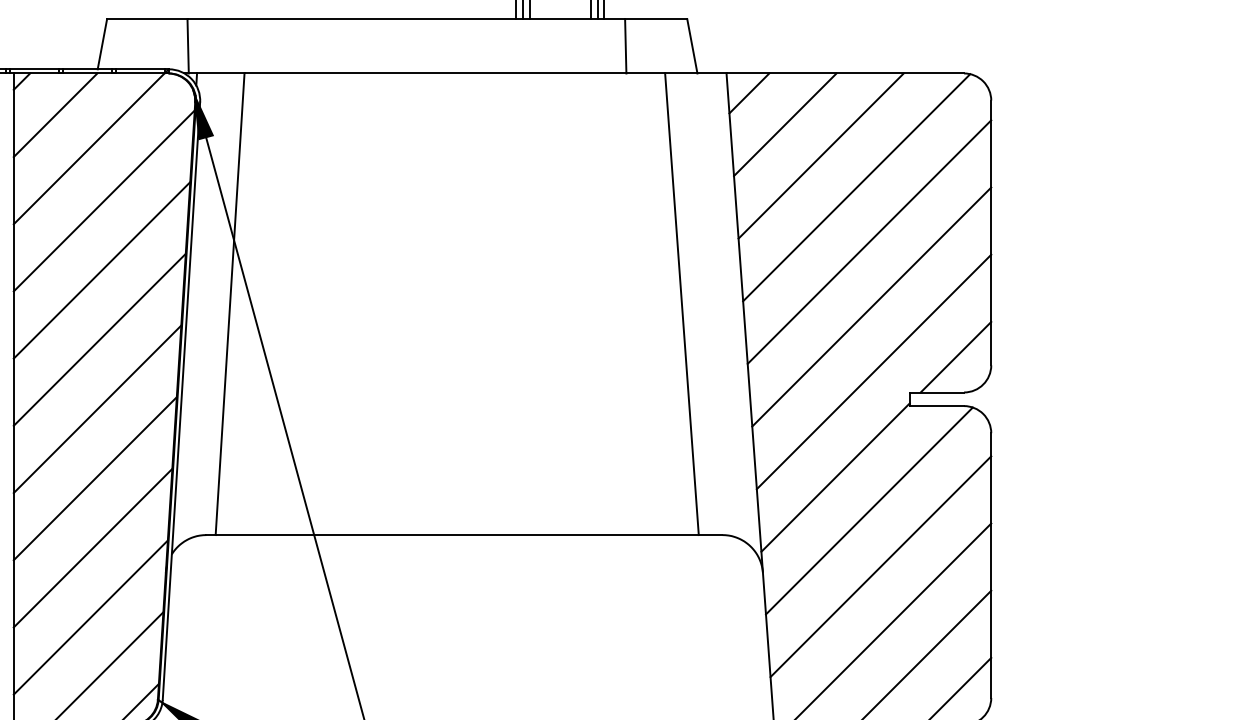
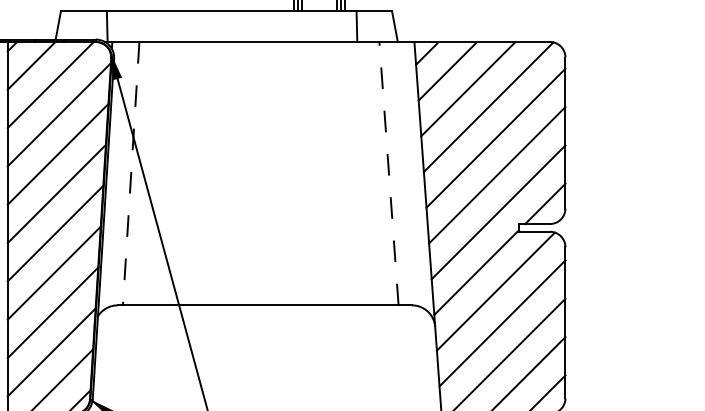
line: (230, 303) -> (131, 173), solid -> dashed
line: (681, 303) -> (388, 173), solid -> dashed

